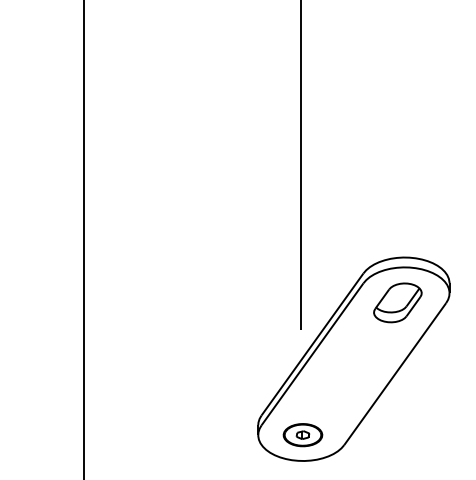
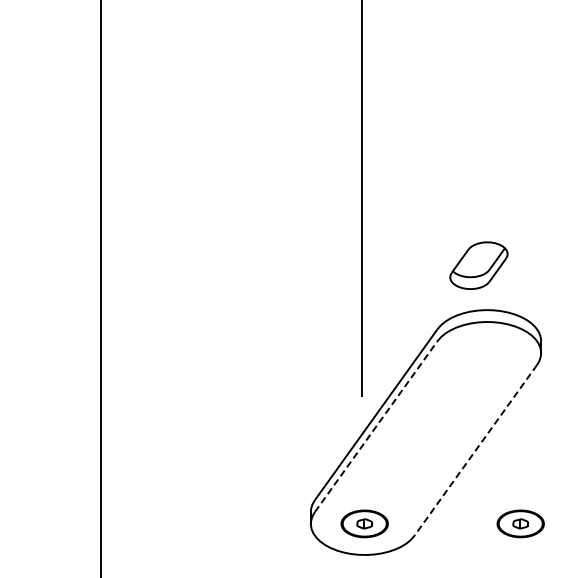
part: (397, 302) -> (478, 265), moved
line: (312, 354) -> (376, 426), solid -> dashed
line: (395, 374) -> (475, 450), solid -> dashed
part: (432, 434) -> (520, 523), added

